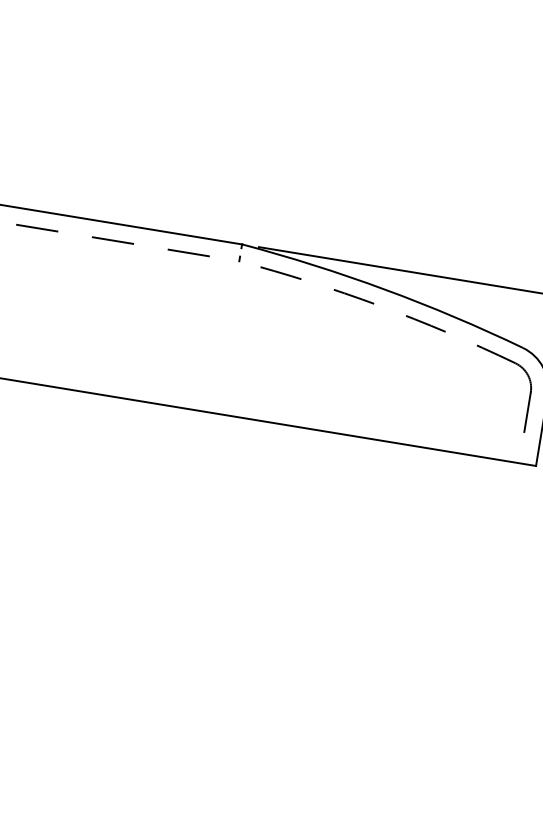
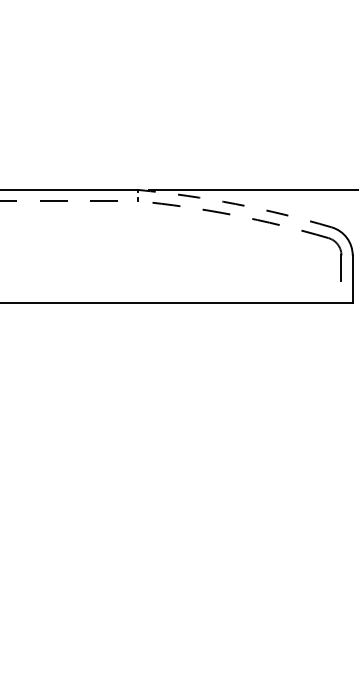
arc: (384, 290) -> (235, 204), solid -> dashed

